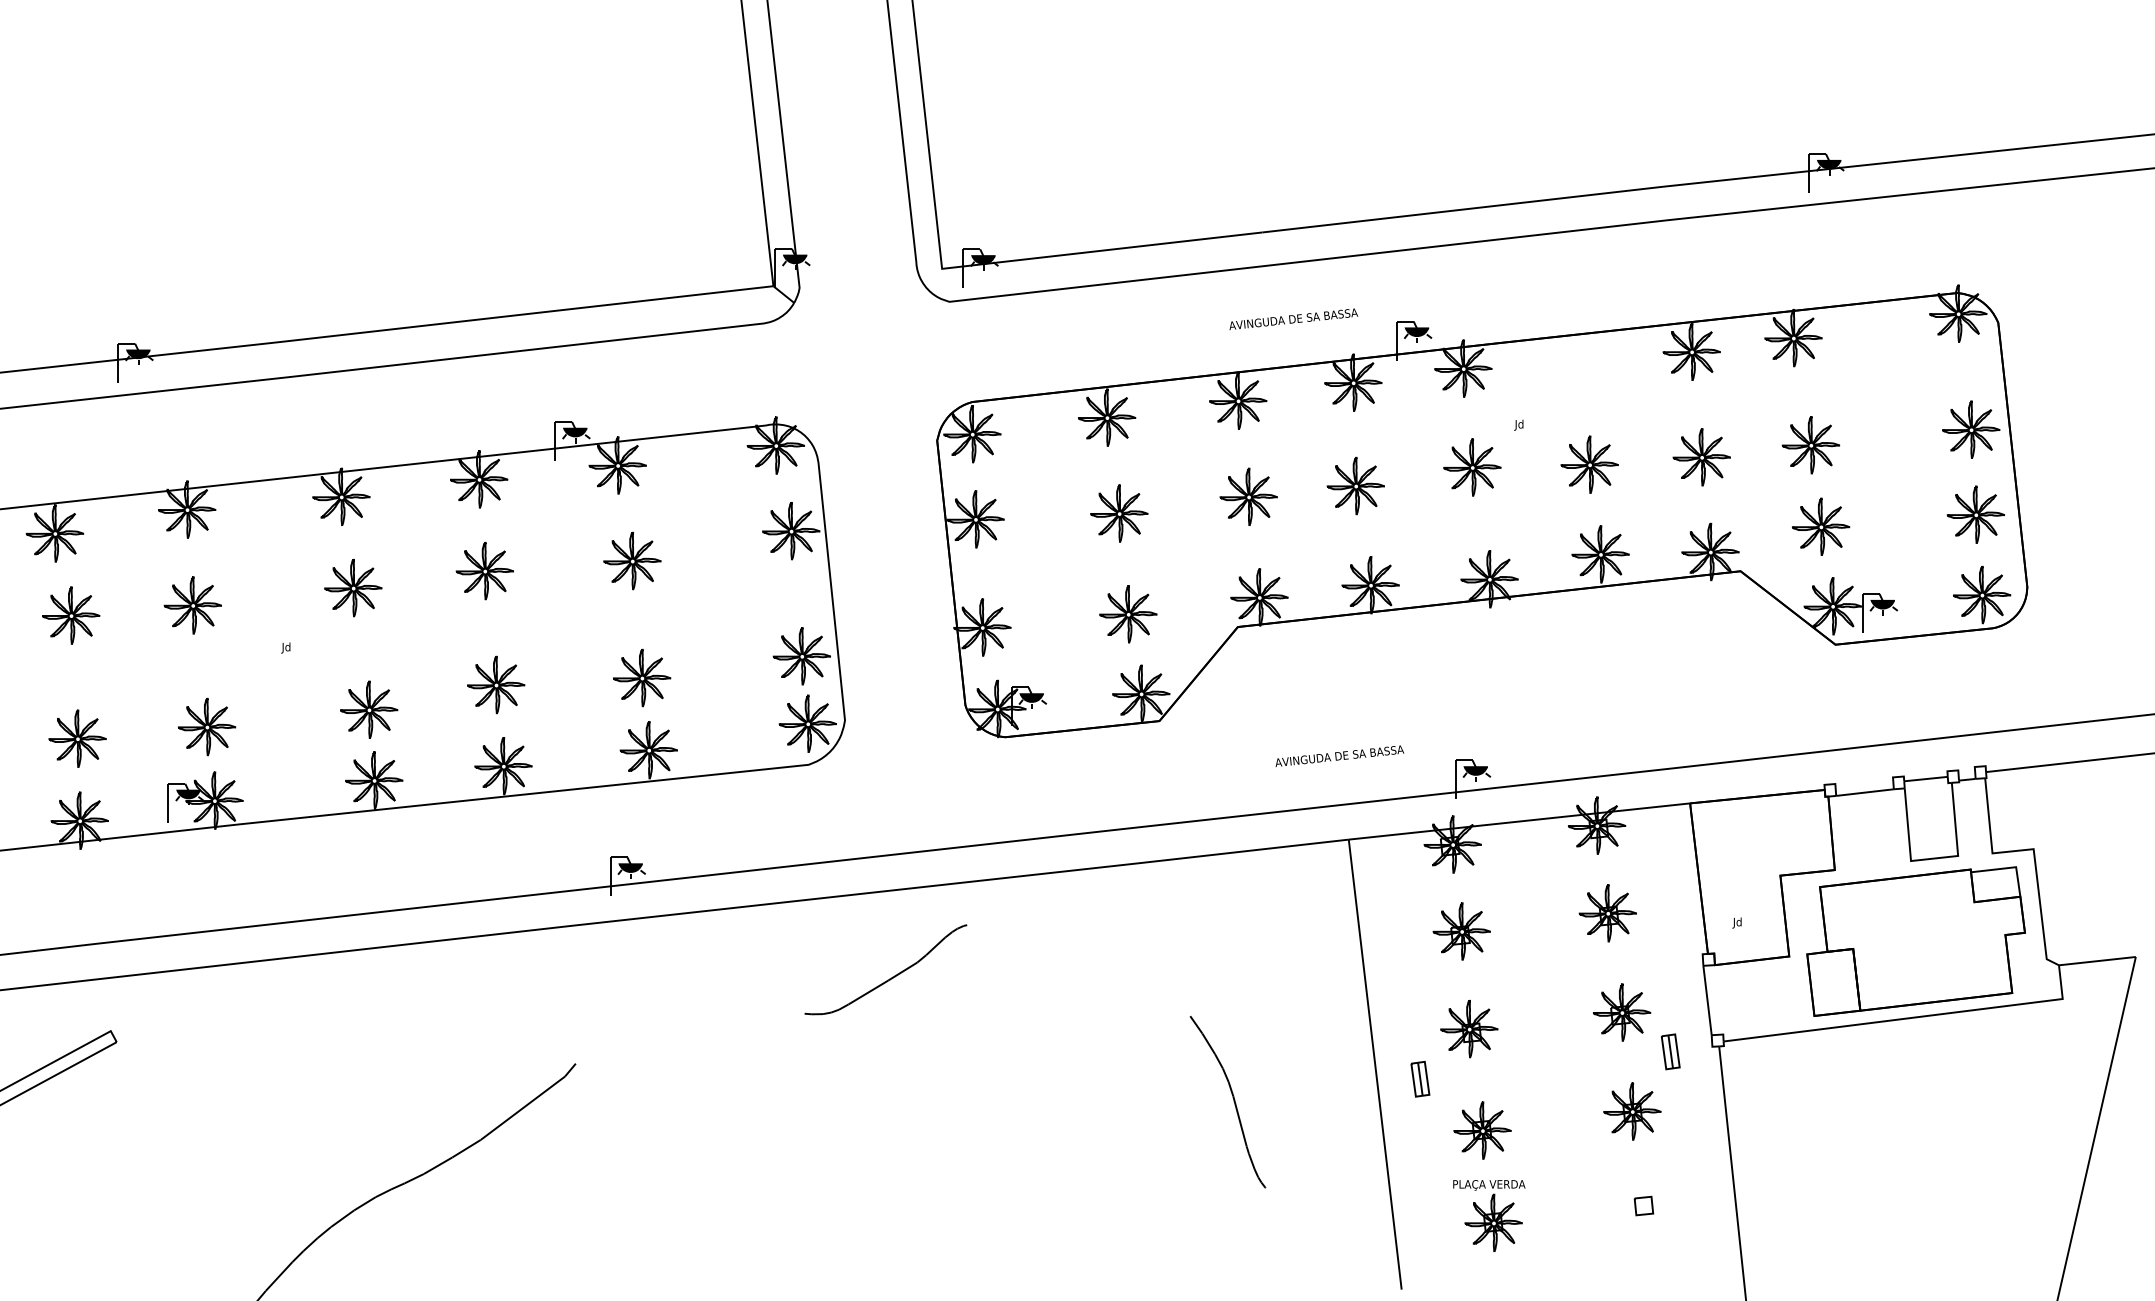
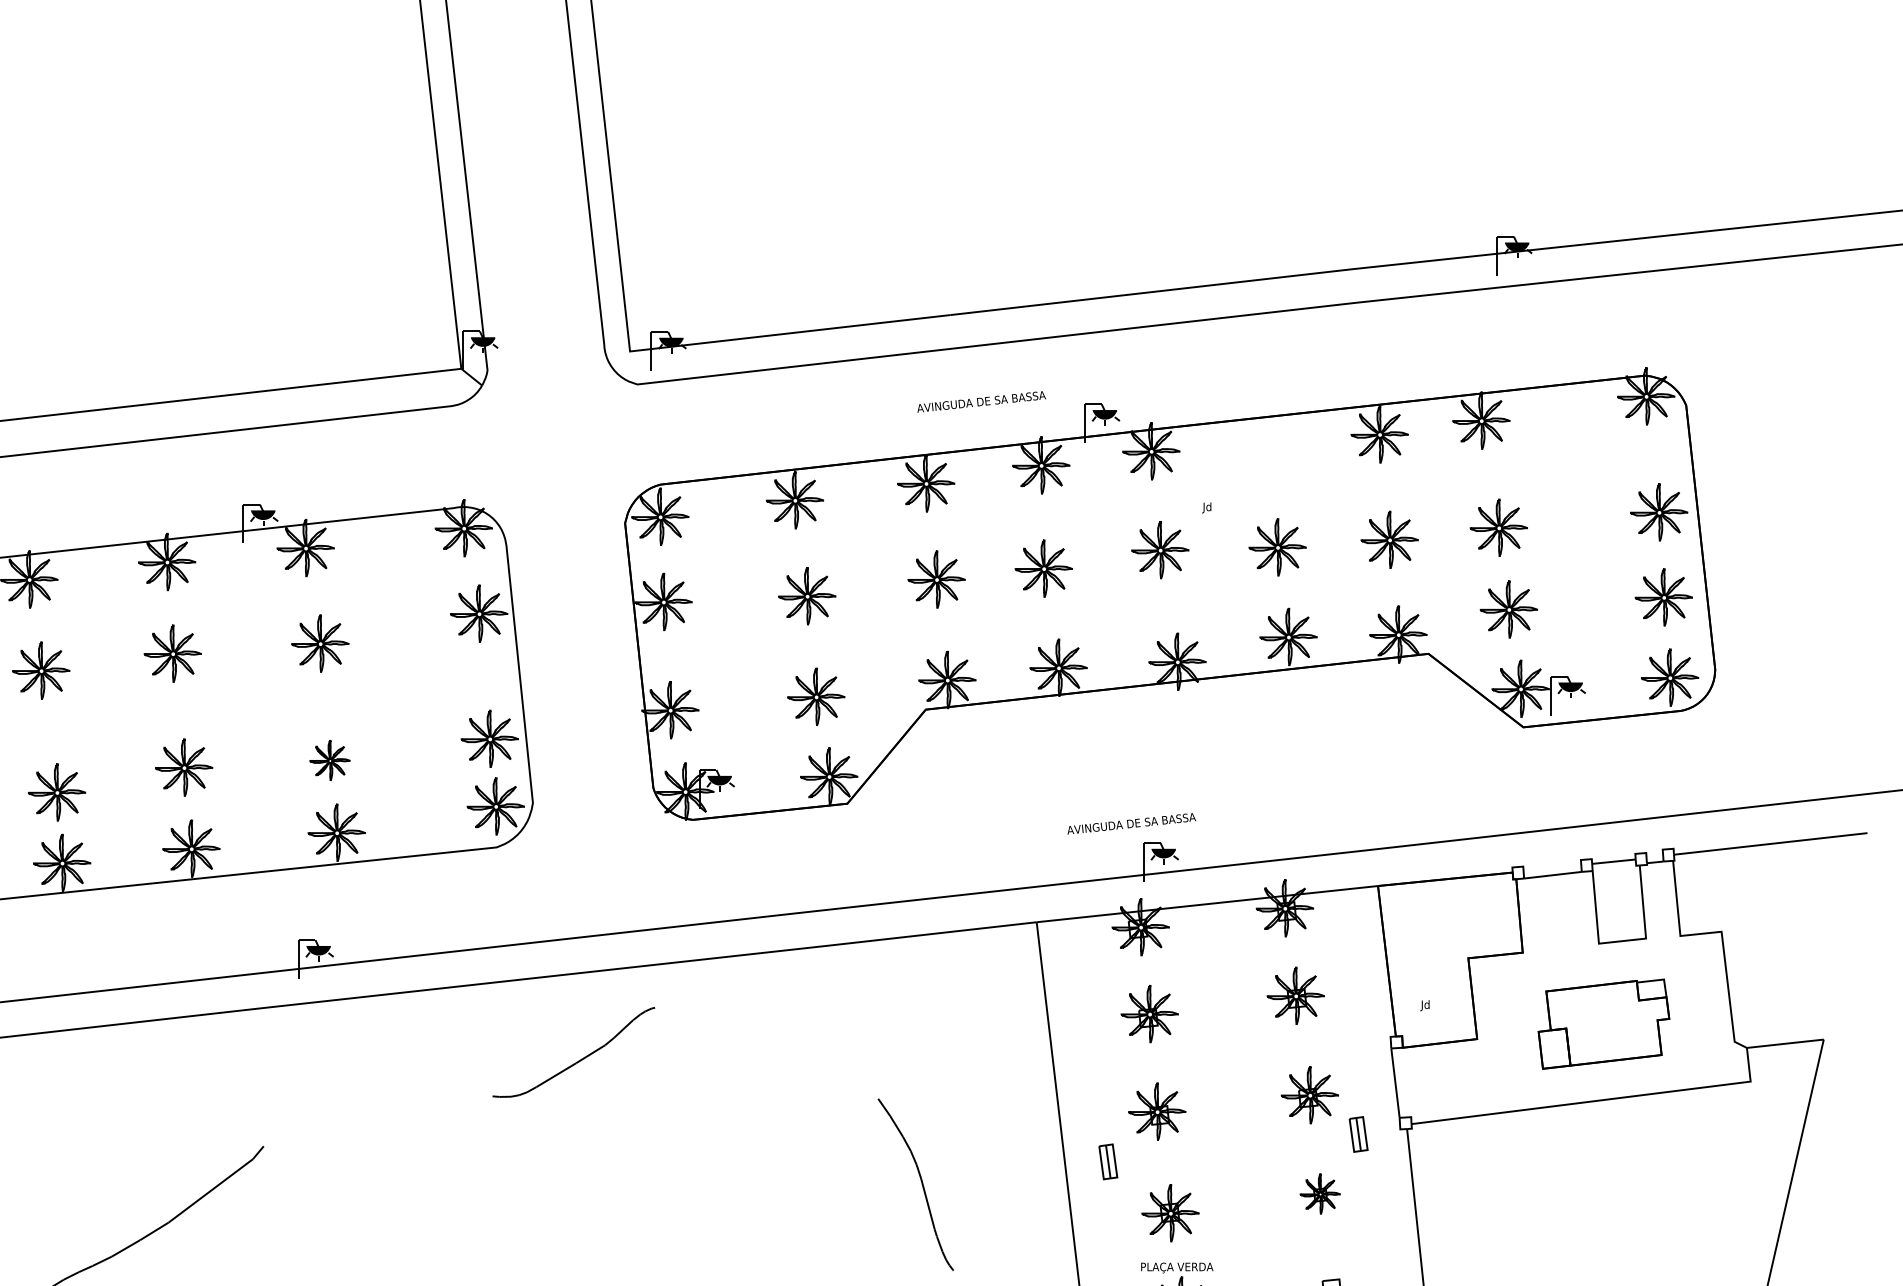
part: (642, 677) -> (330, 760), size x0.7
text: (1339, 755) -> (1131, 823), moved
part: (1915, 941) -> (1603, 1024), size x0.6
part: (1632, 1111) -> (1320, 1194), size x0.7

